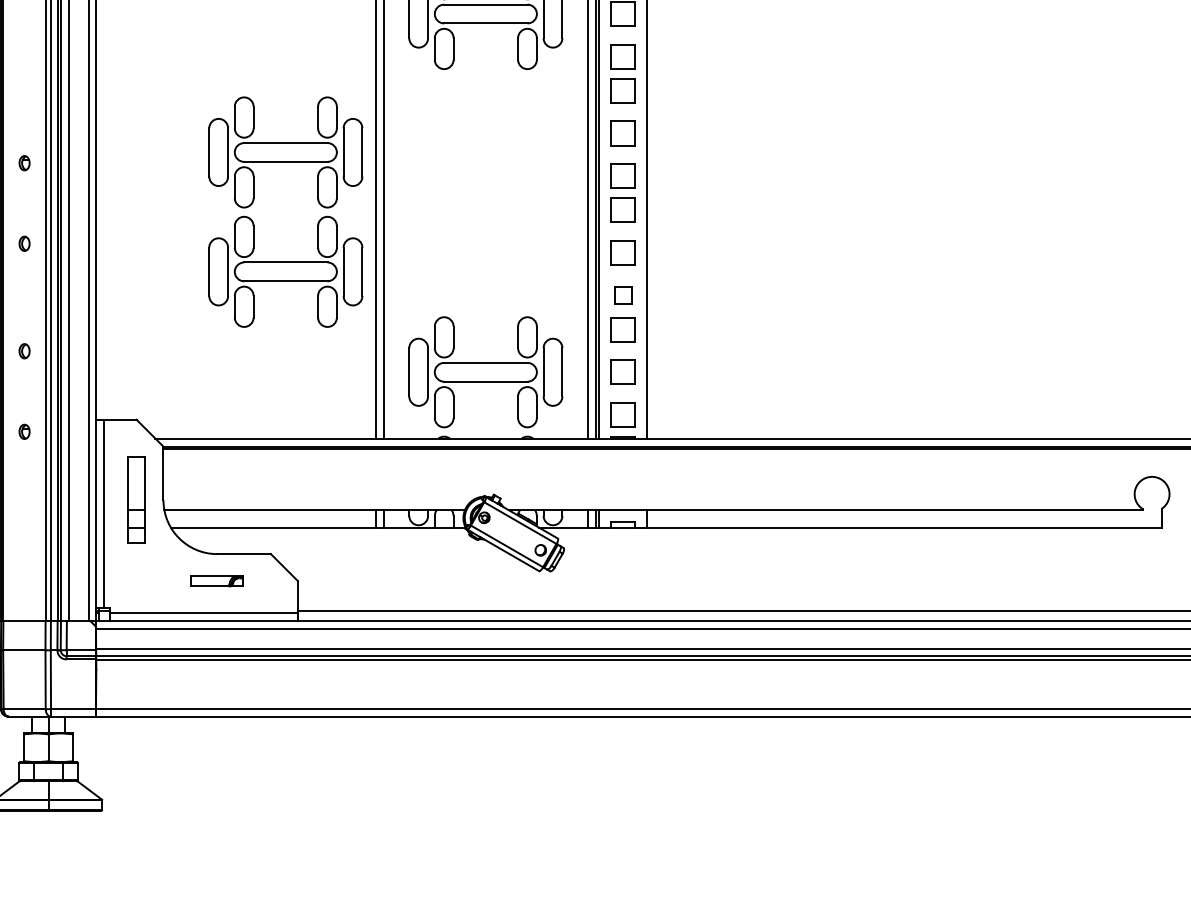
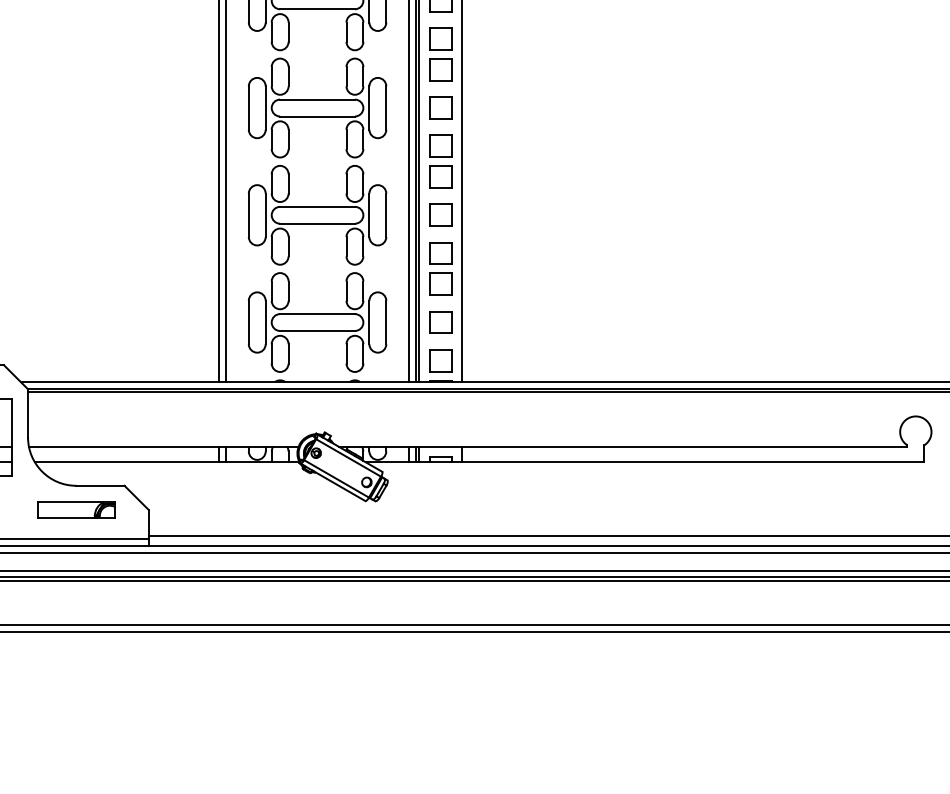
part: (254, 200) -> (289, 151), moved
part: (622, 295) -> (440, 253), size x1.43
part: (216, 580) -> (75, 509), size x1.67

